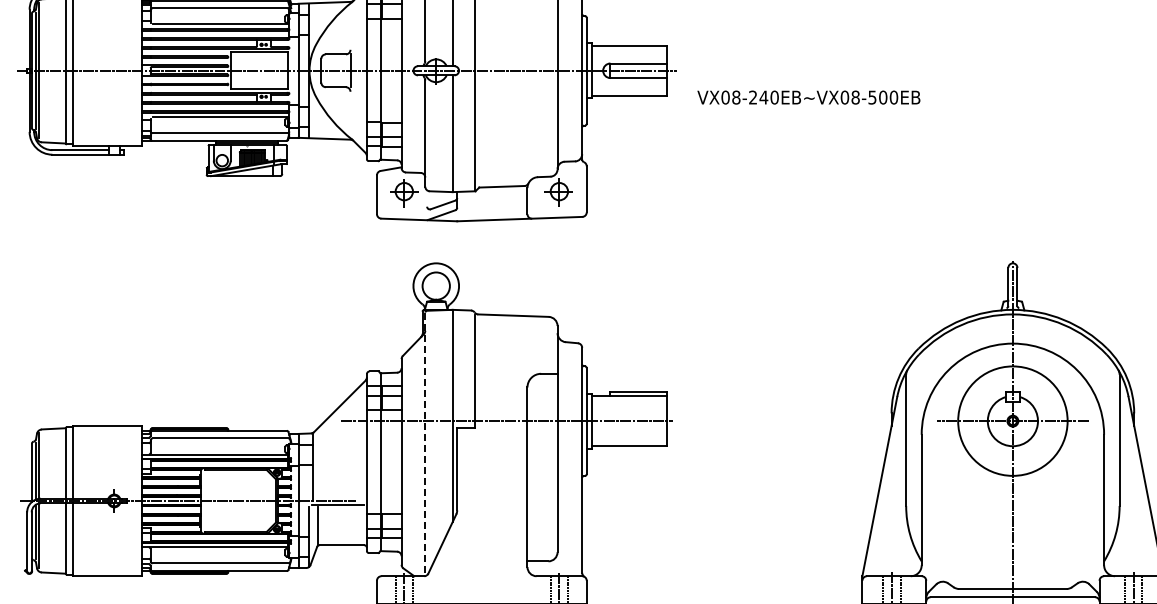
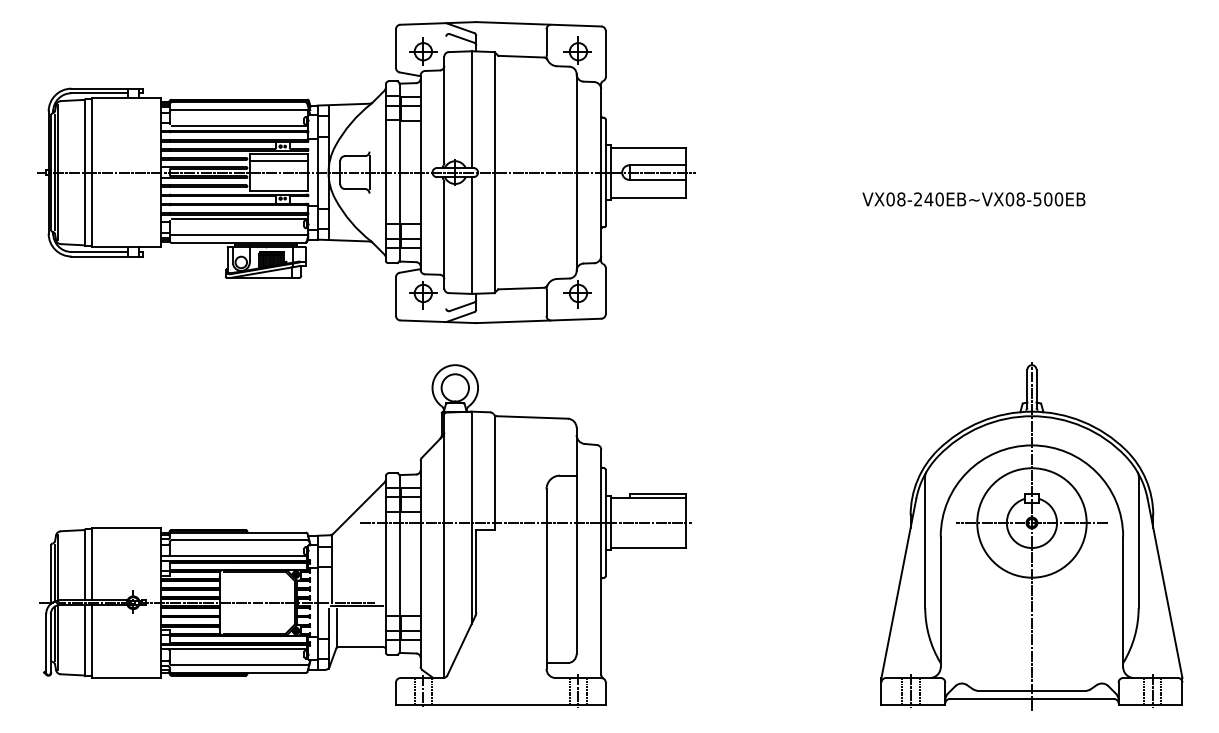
line: (259, 58) -> (278, 160), added
text: (808, 97) -> (973, 199), moved
line: (425, 444) -> (444, 546), dashed -> solid

